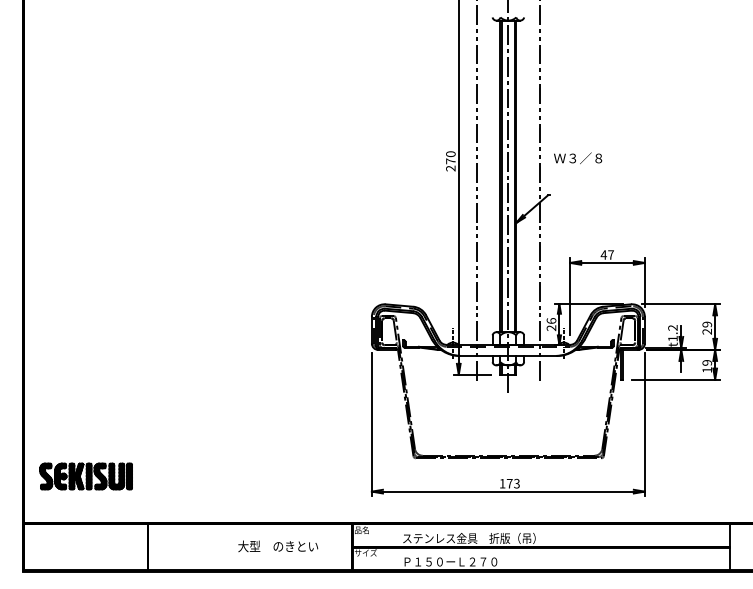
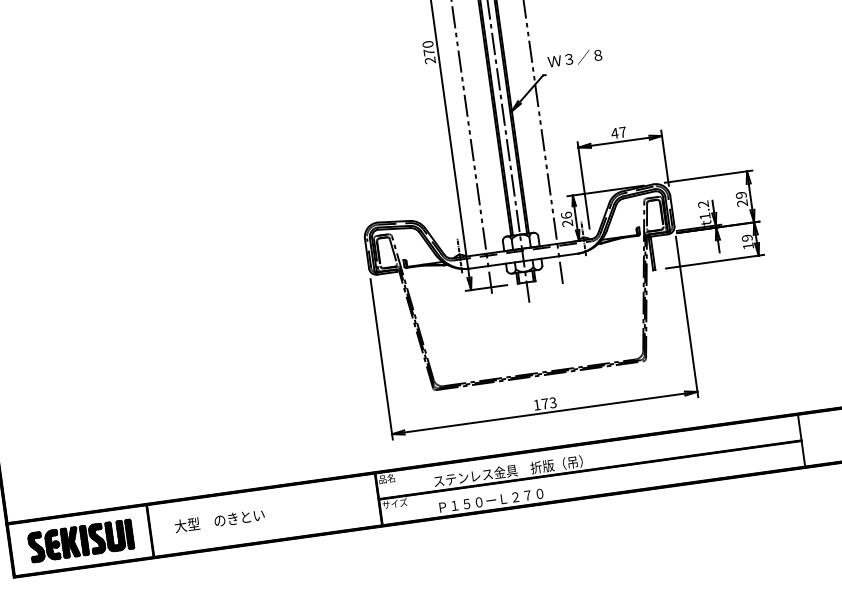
text: (578, 158) -> (575, 58), moved
part: (85, 476) -> (80, 541), moved
text: (278, 546) -> (220, 520), moved

